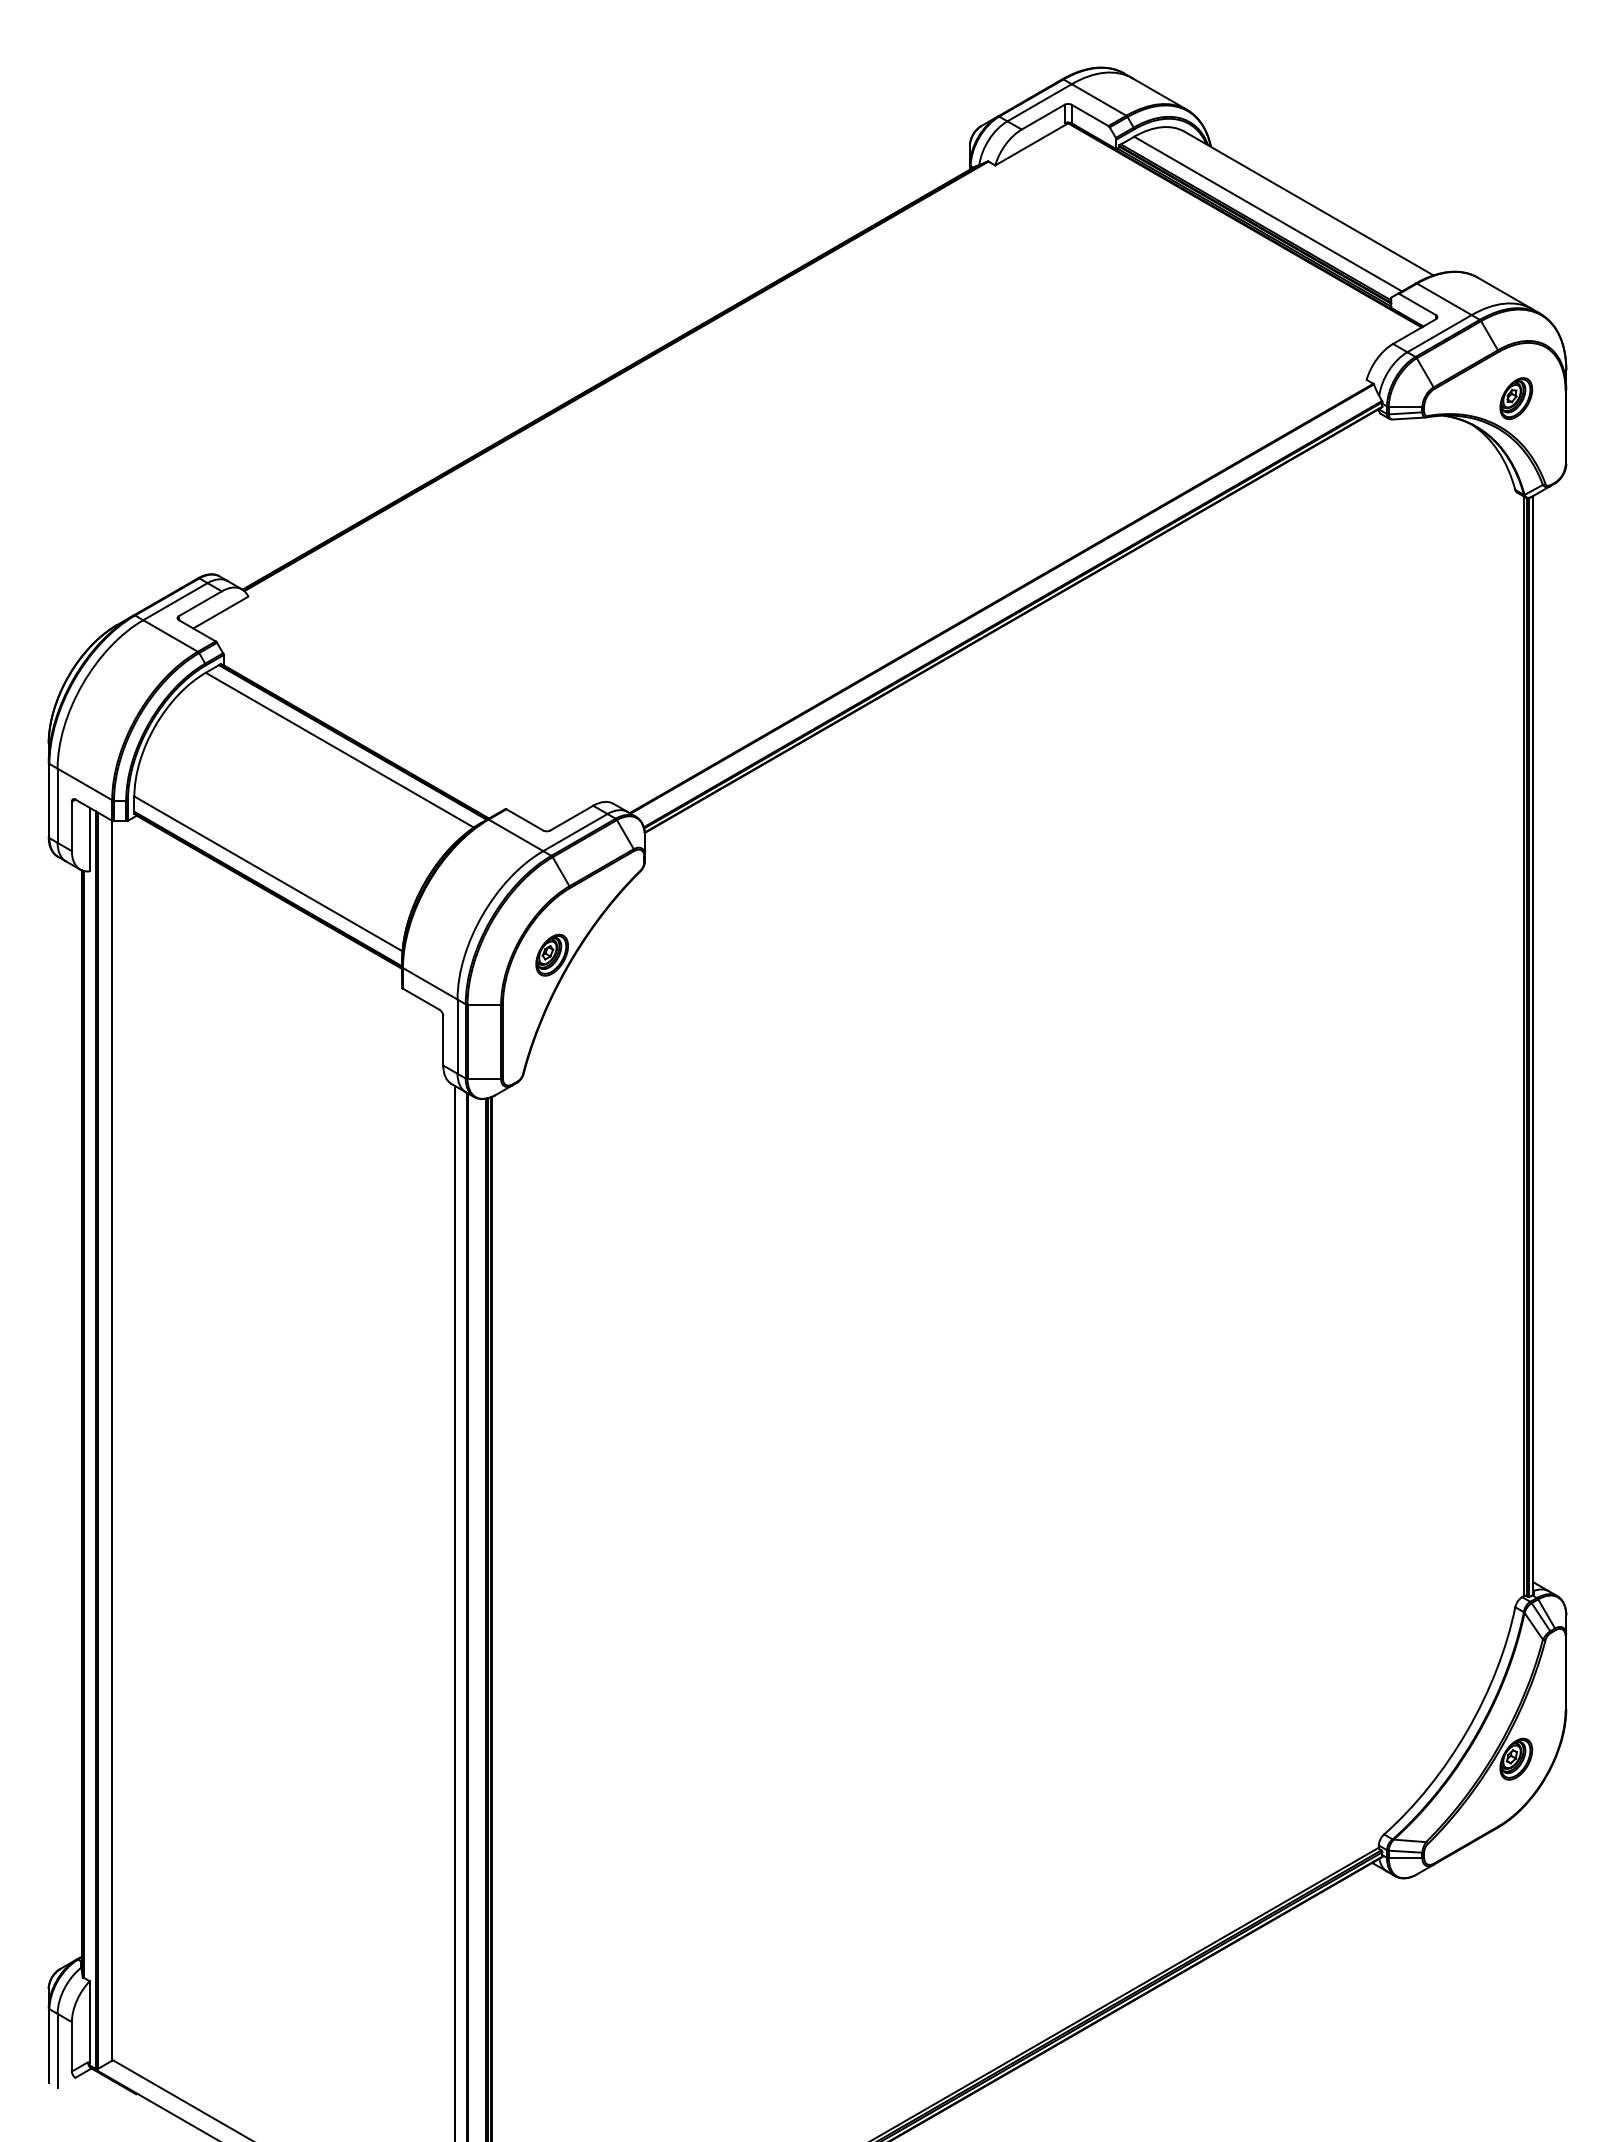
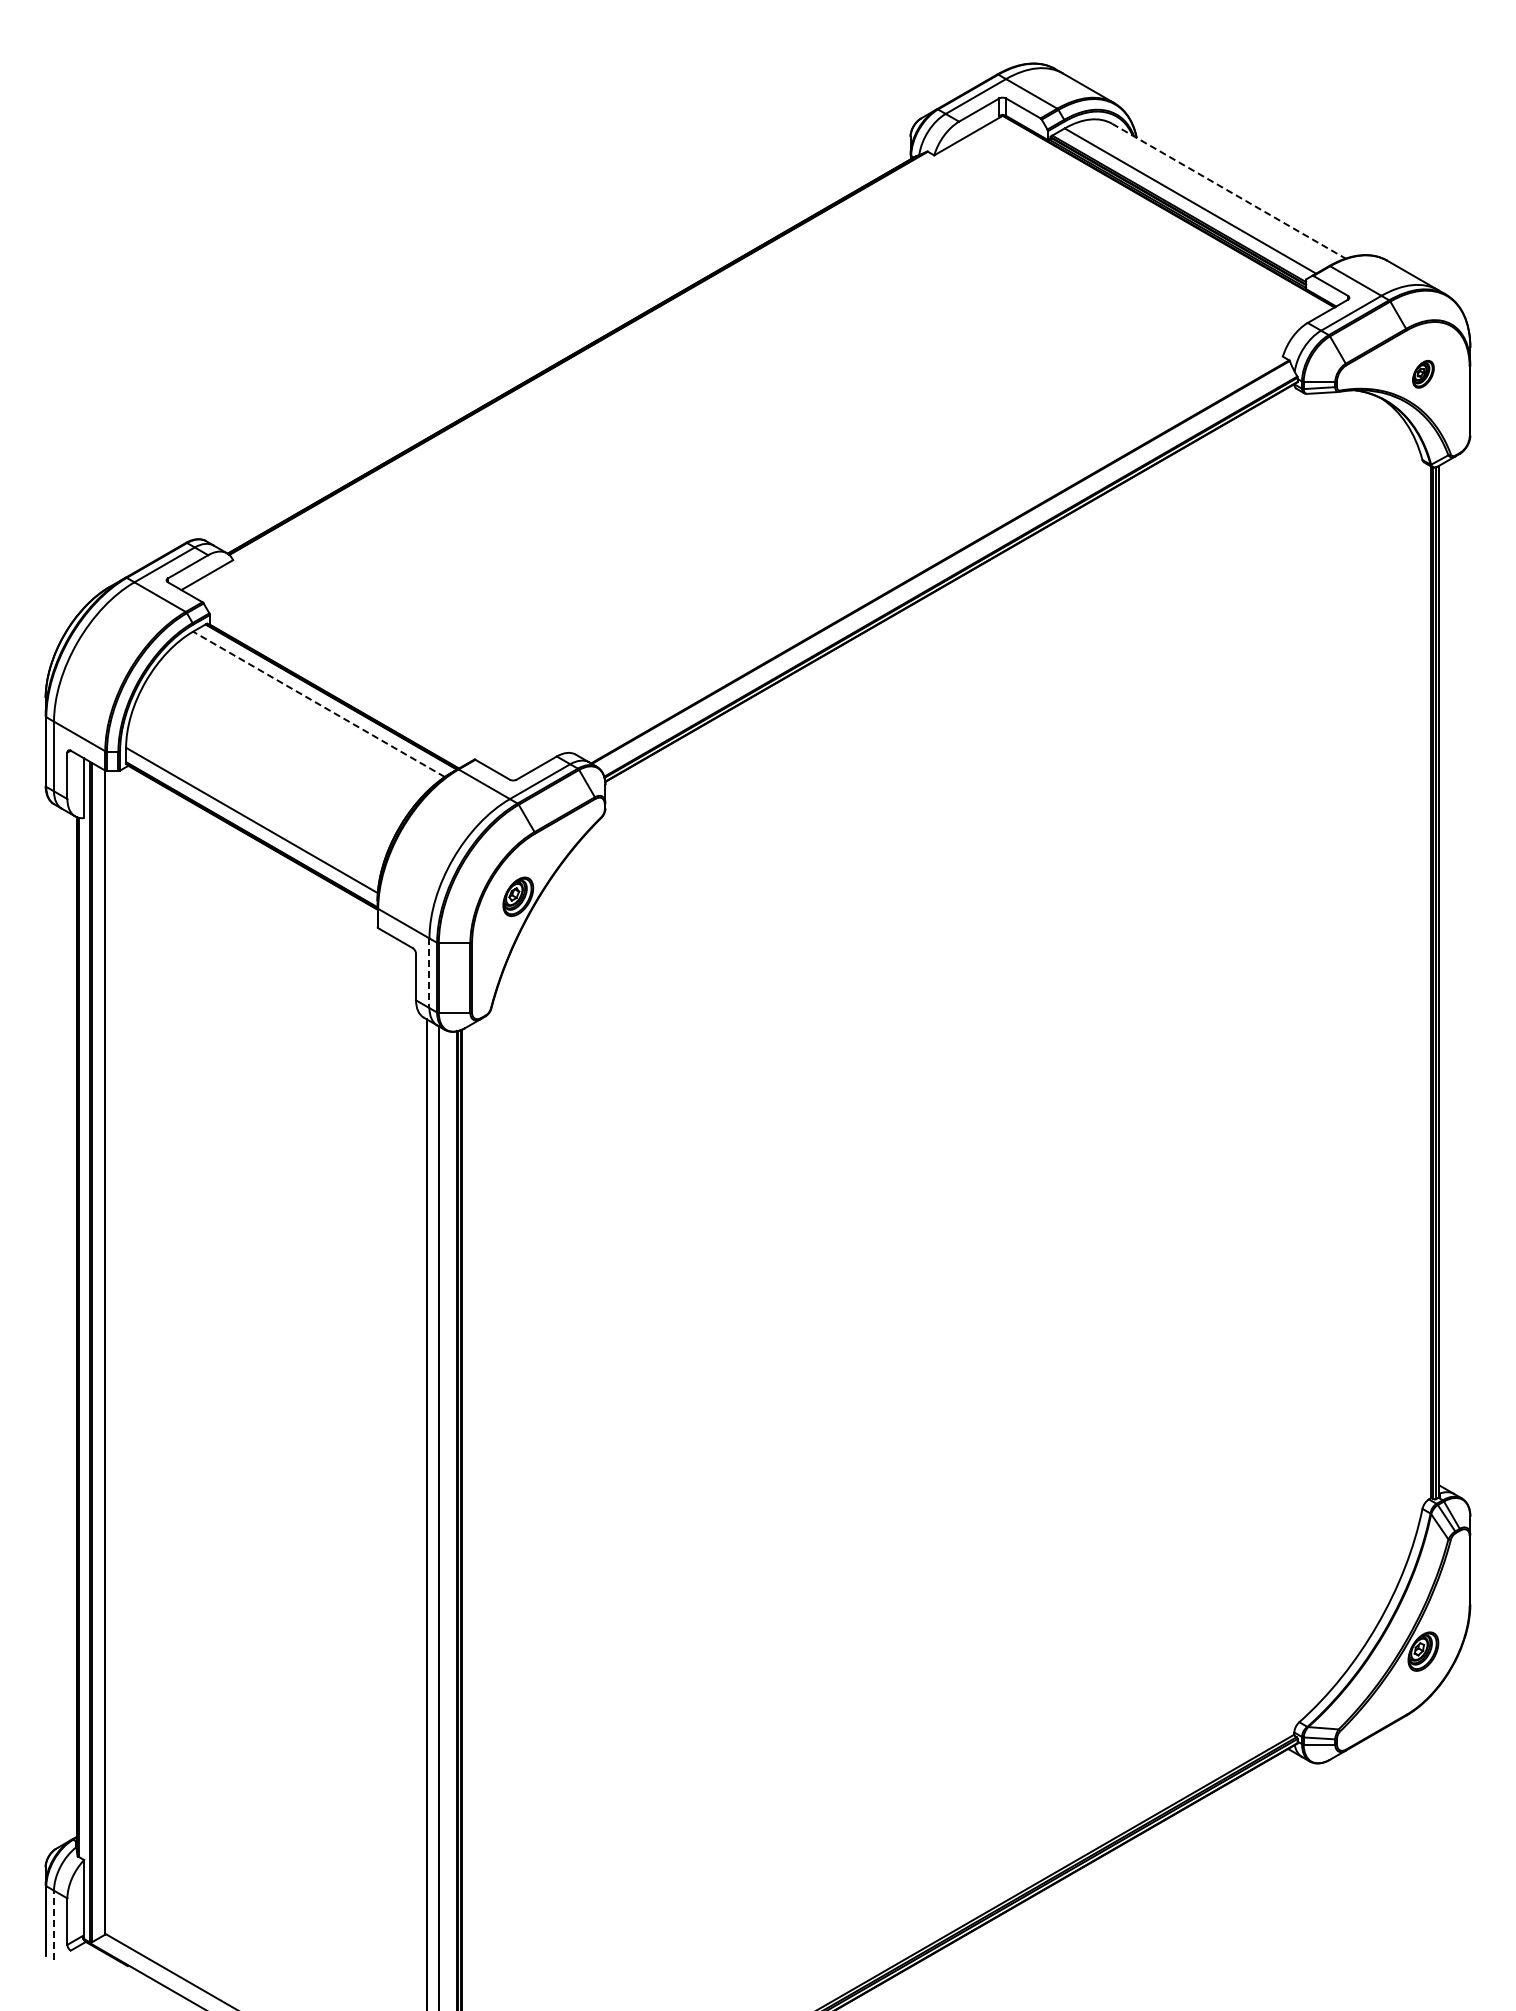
line: (1308, 203) -> (1228, 191), solid -> dashed
part: (1516, 398) -> (1423, 374), size x0.7
line: (339, 750) -> (318, 704), solid -> dashed
line: (457, 1036) -> (429, 973), solid -> dashed
line: (58, 2050) -> (54, 1925), solid -> dashed

